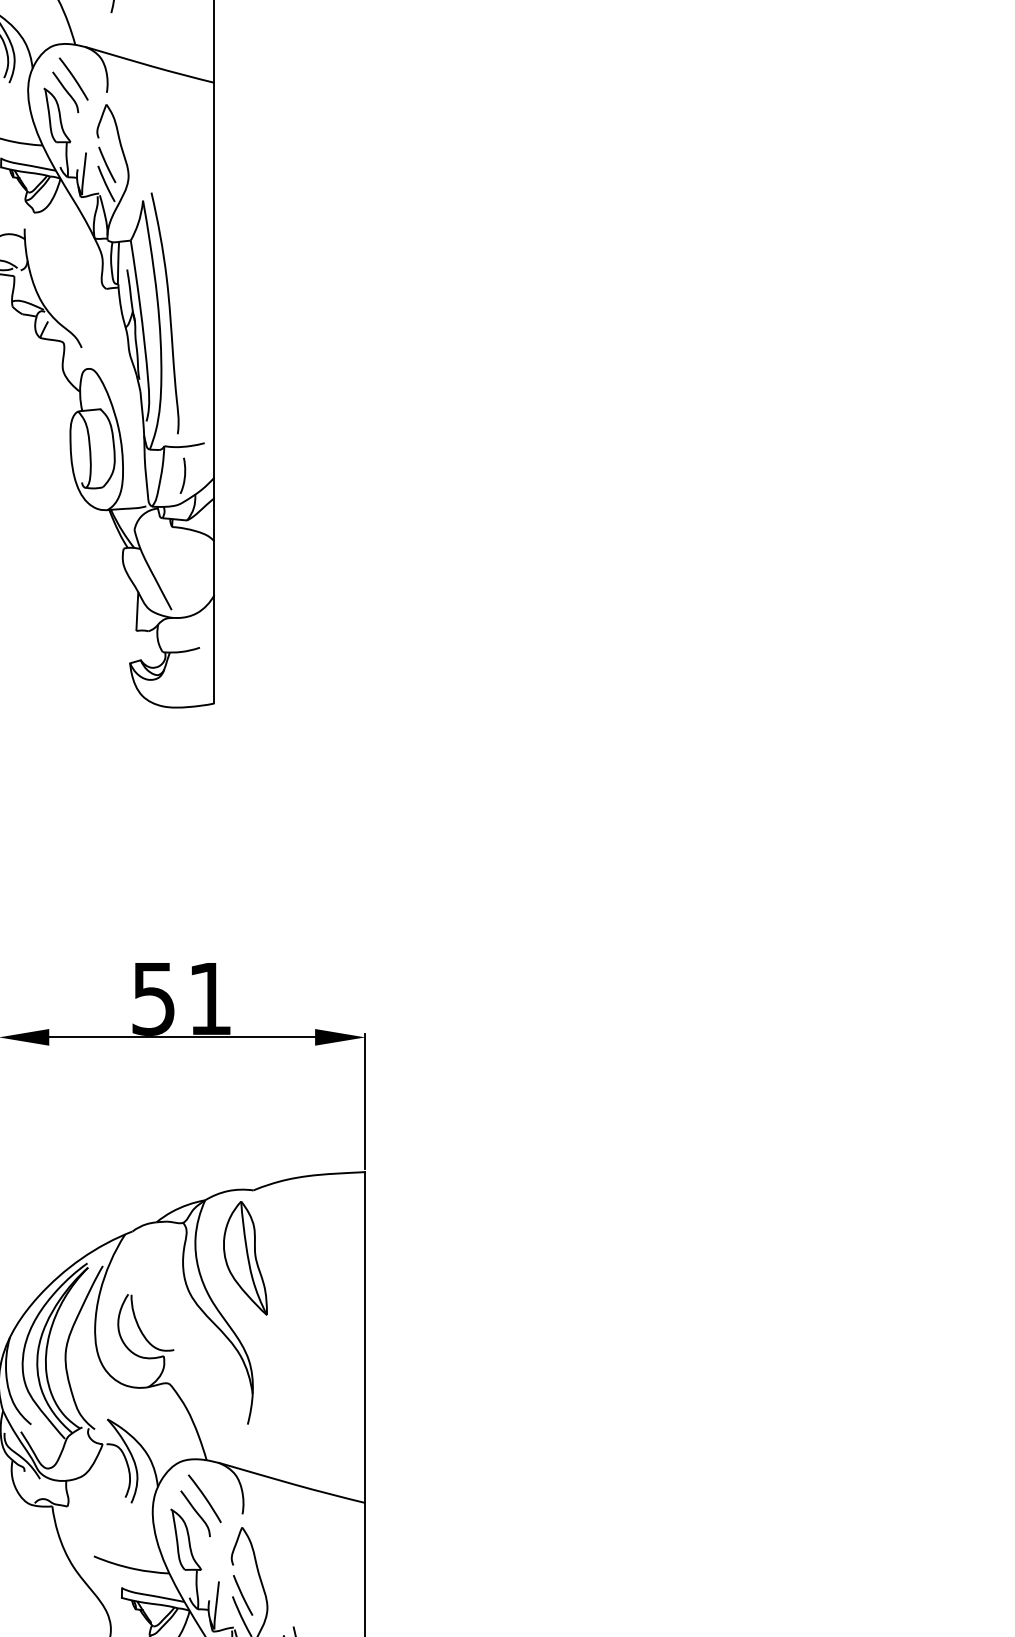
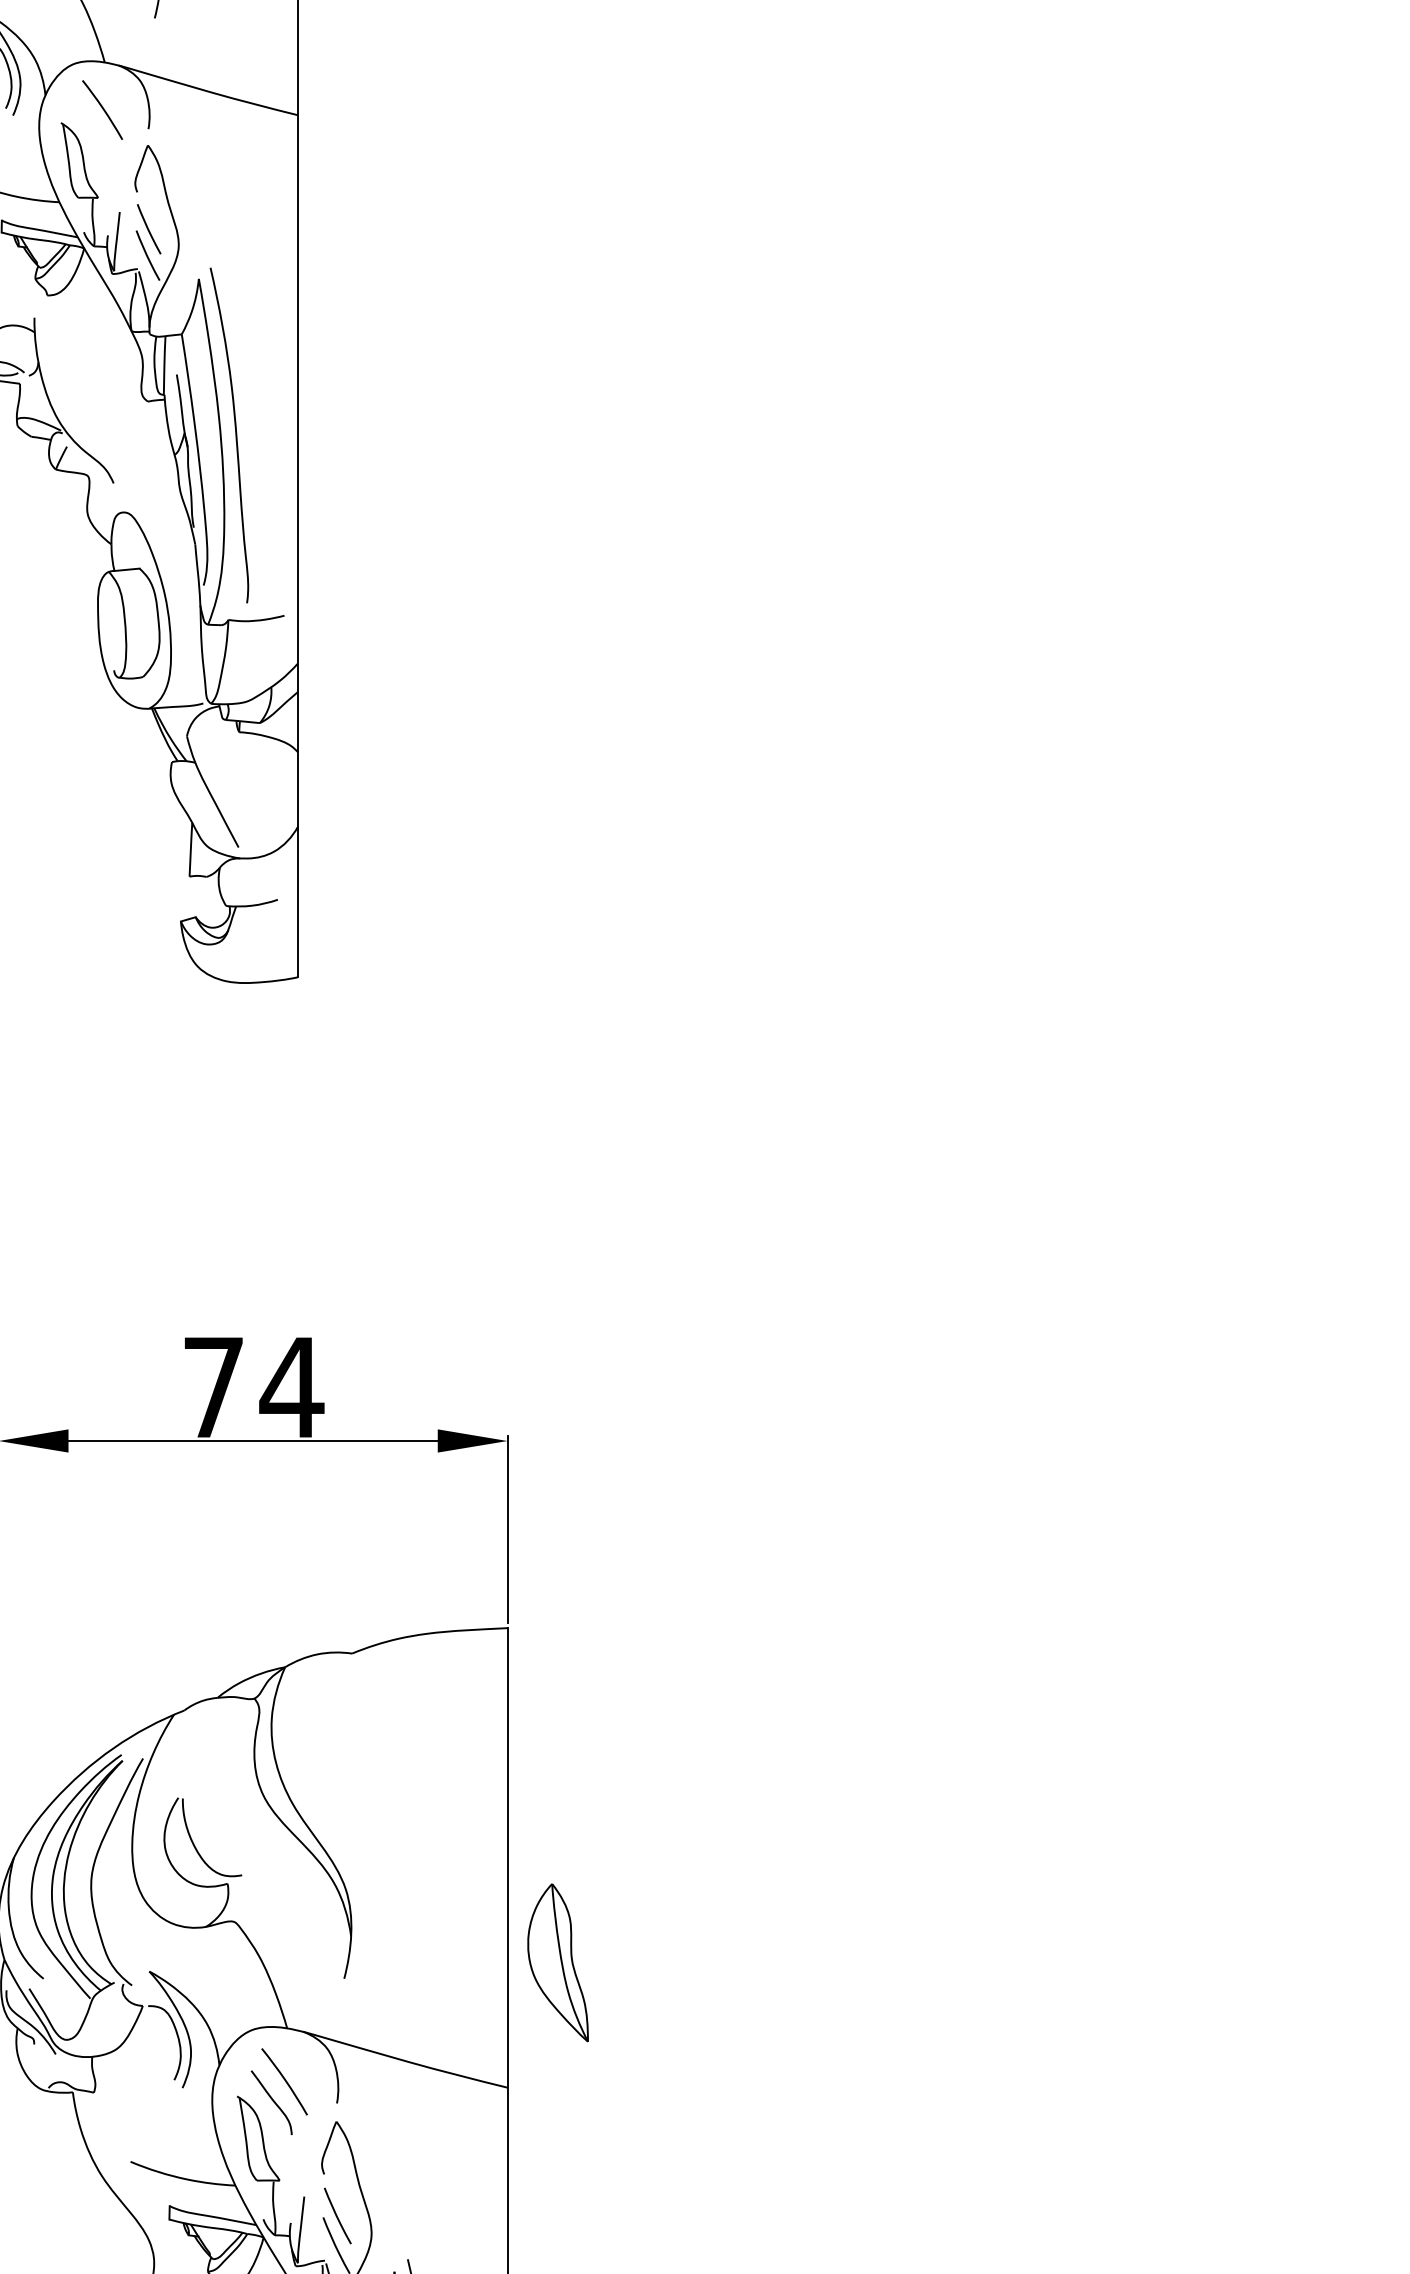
curve: (66, 92) -> (92, 128), removed
curve: (184, 476) -> (256, 661), removed
text: (183, 999) -> (254, 1388), 51 -> 74
part: (245, 1258) -> (557, 1962), moved

